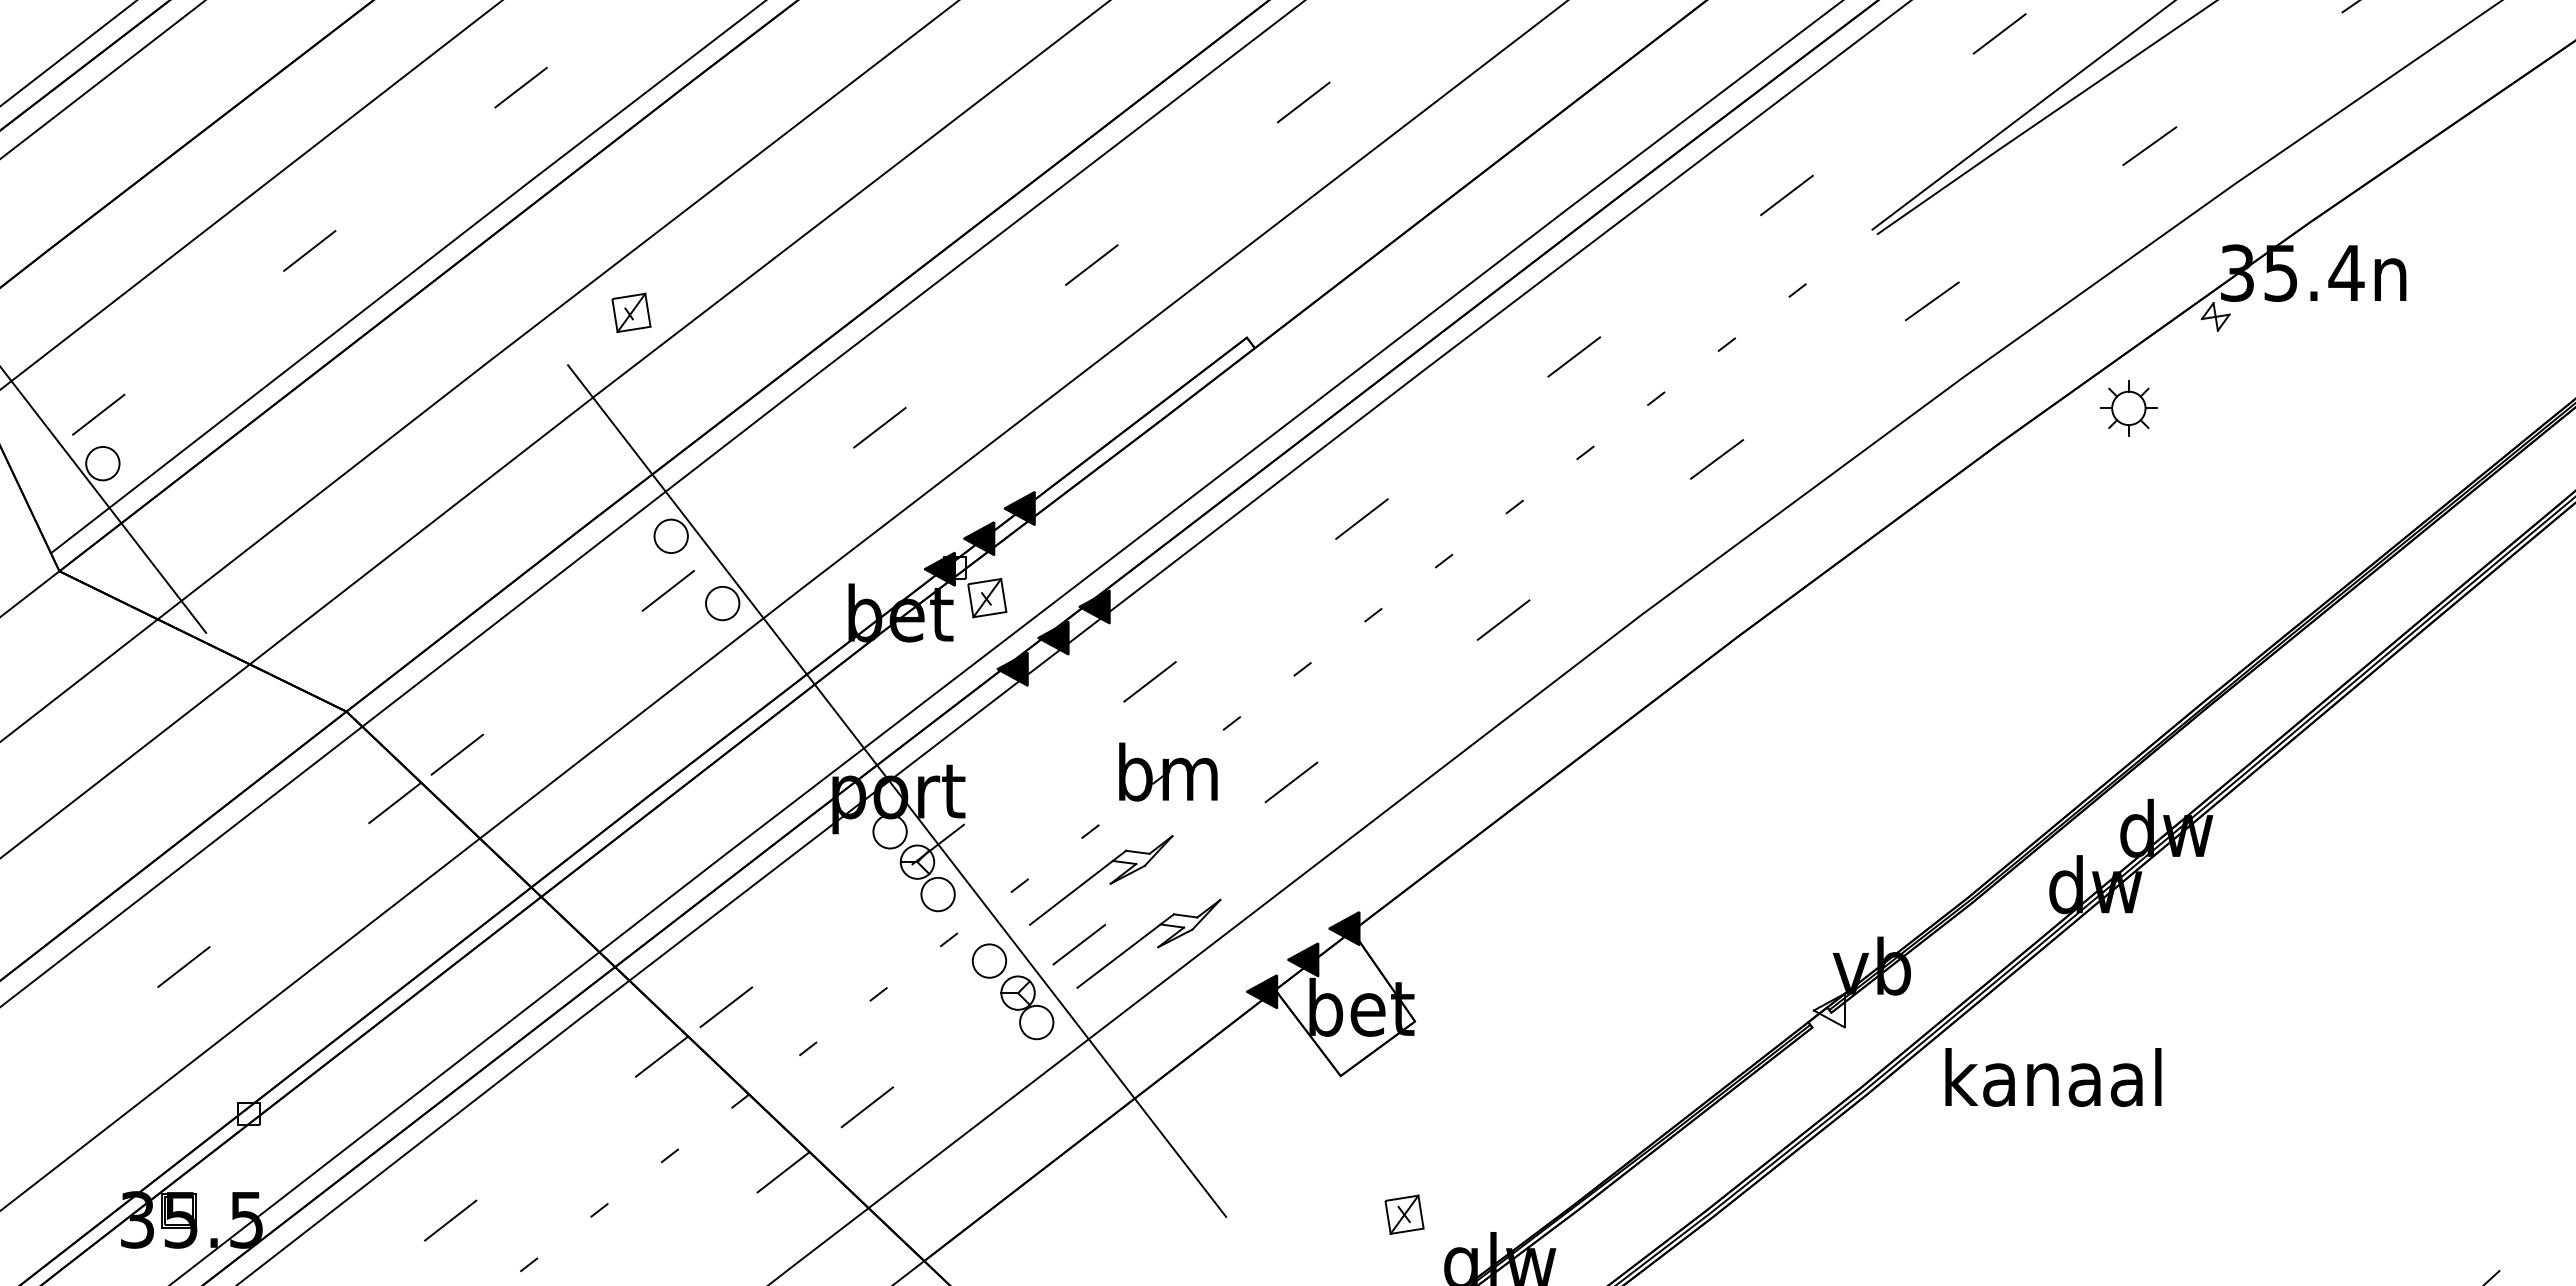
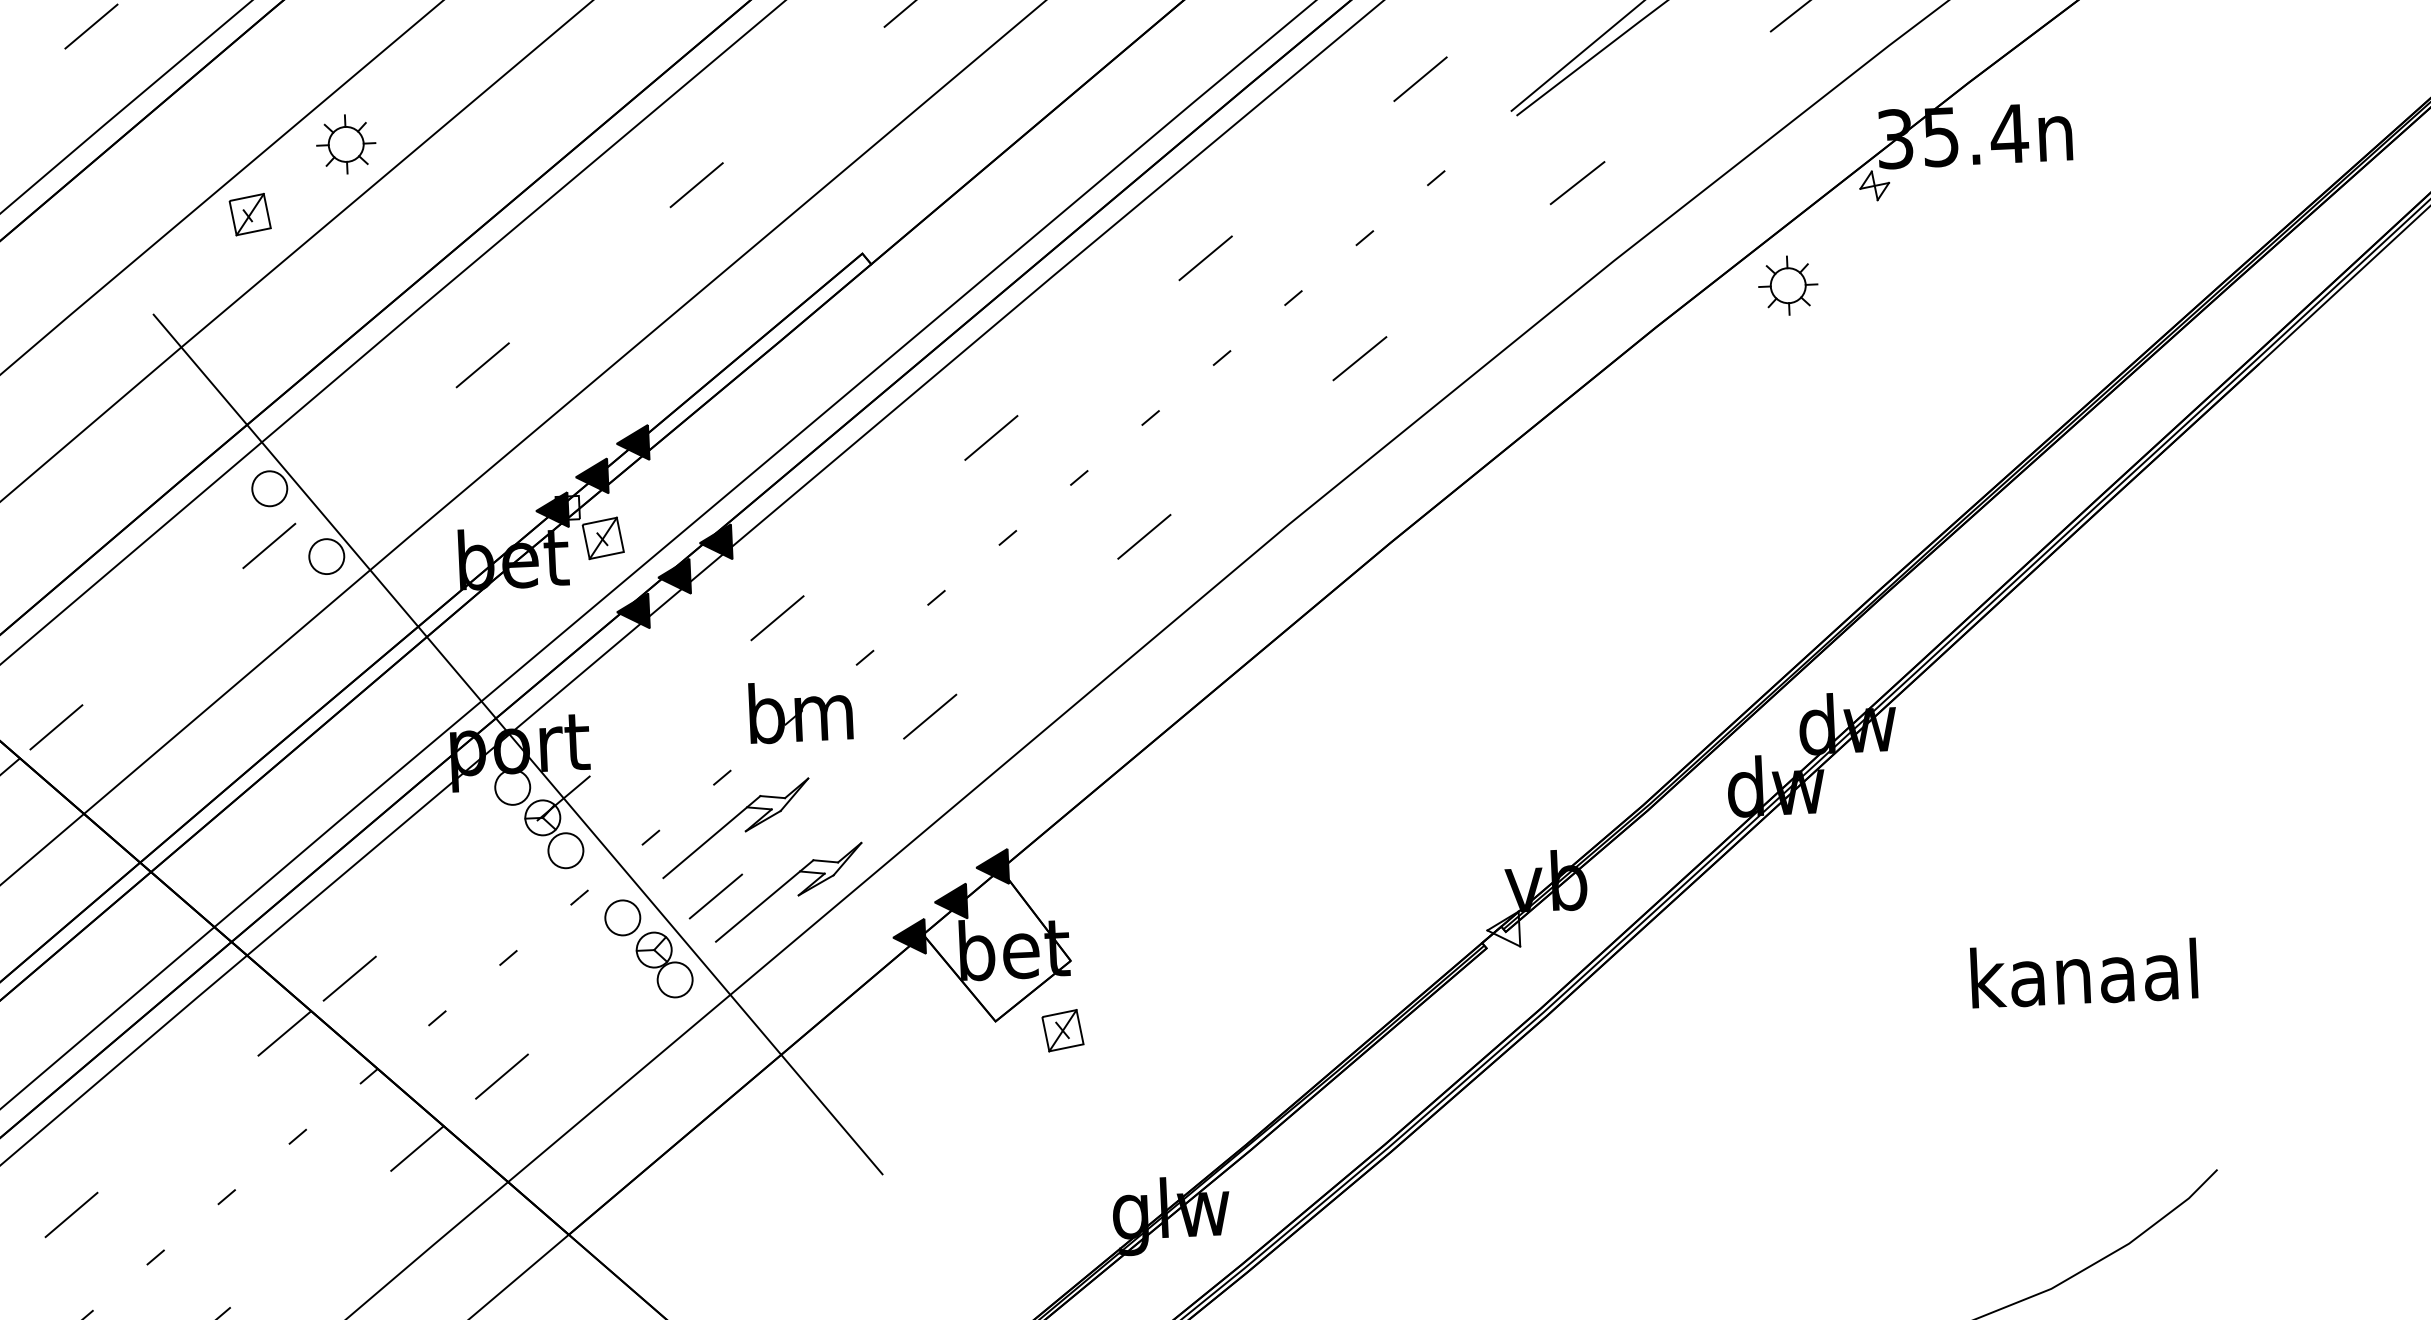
part: (758, 210) -> (345, 143), added
part: (631, 312) -> (250, 214), moved
text: (2053, 1077) -> (2084, 973), moved
part: (1404, 1214) -> (1062, 1030), moved

